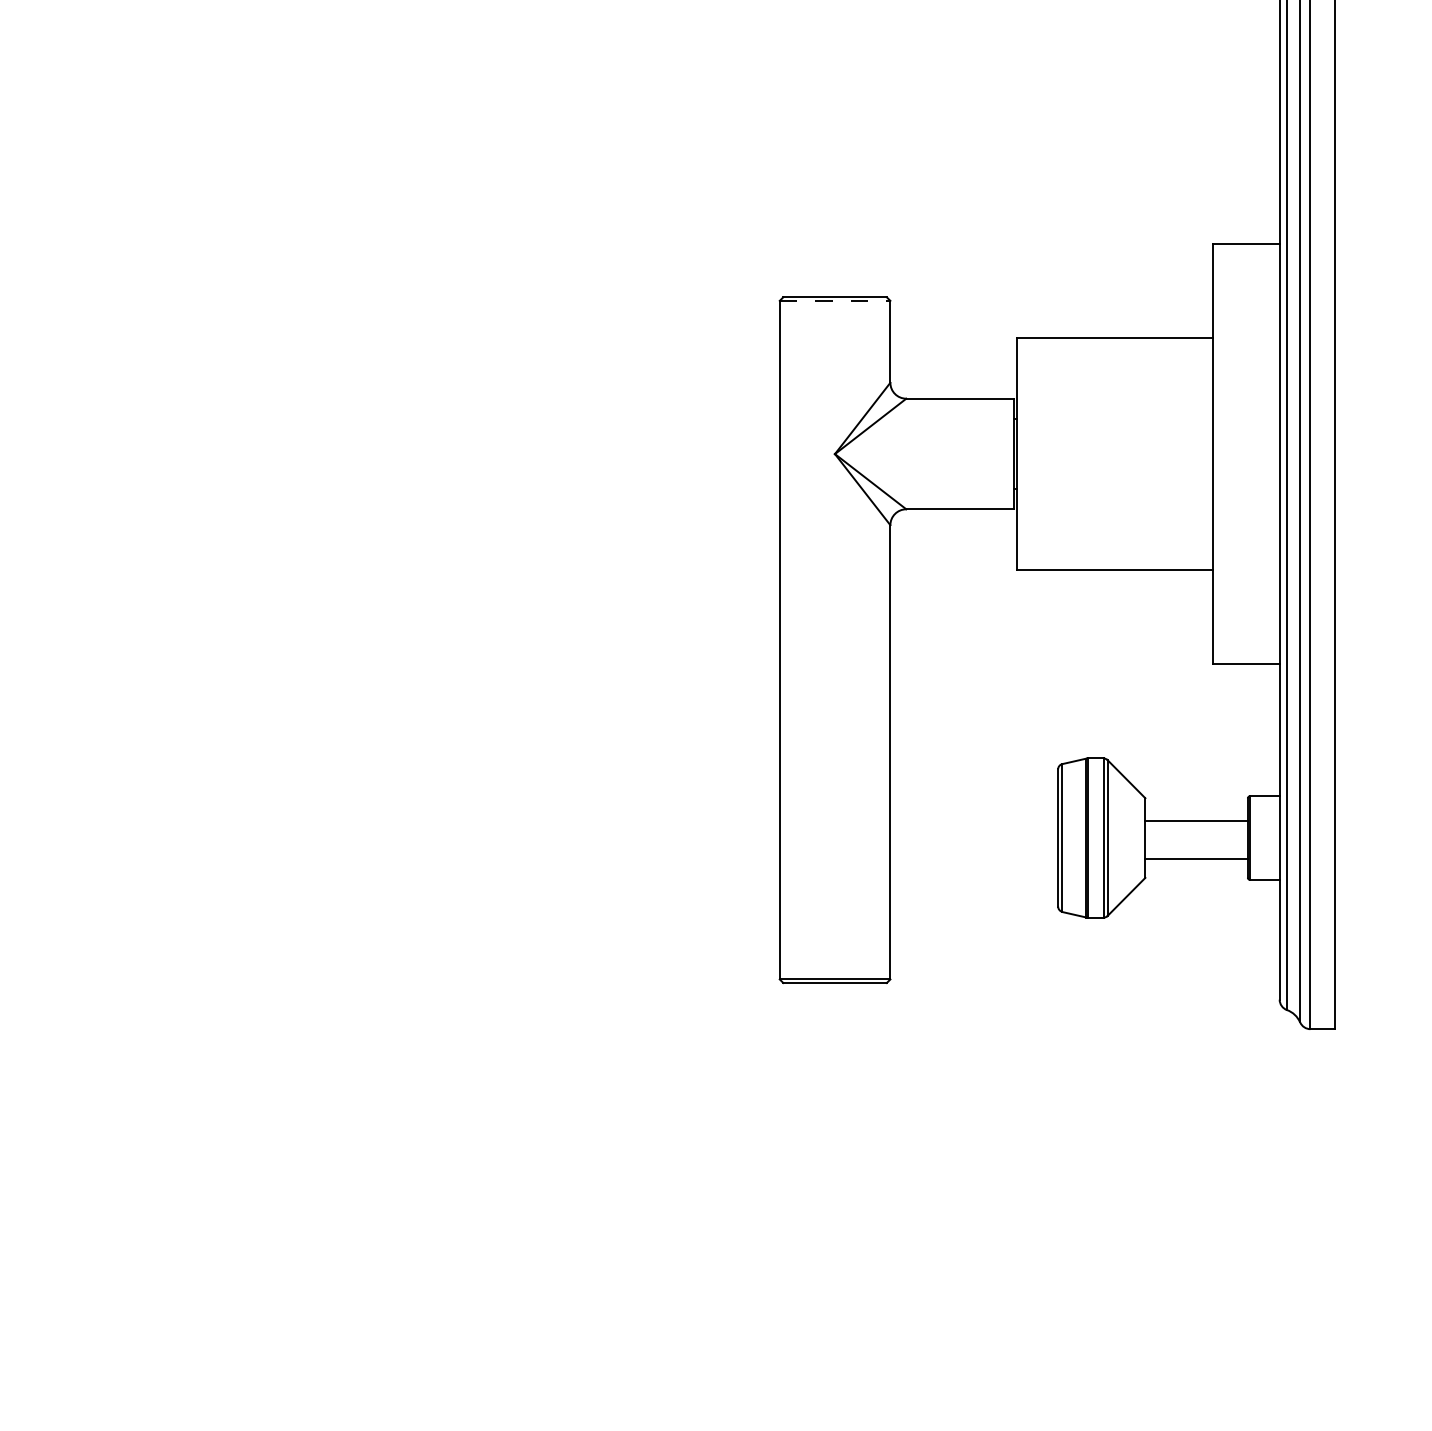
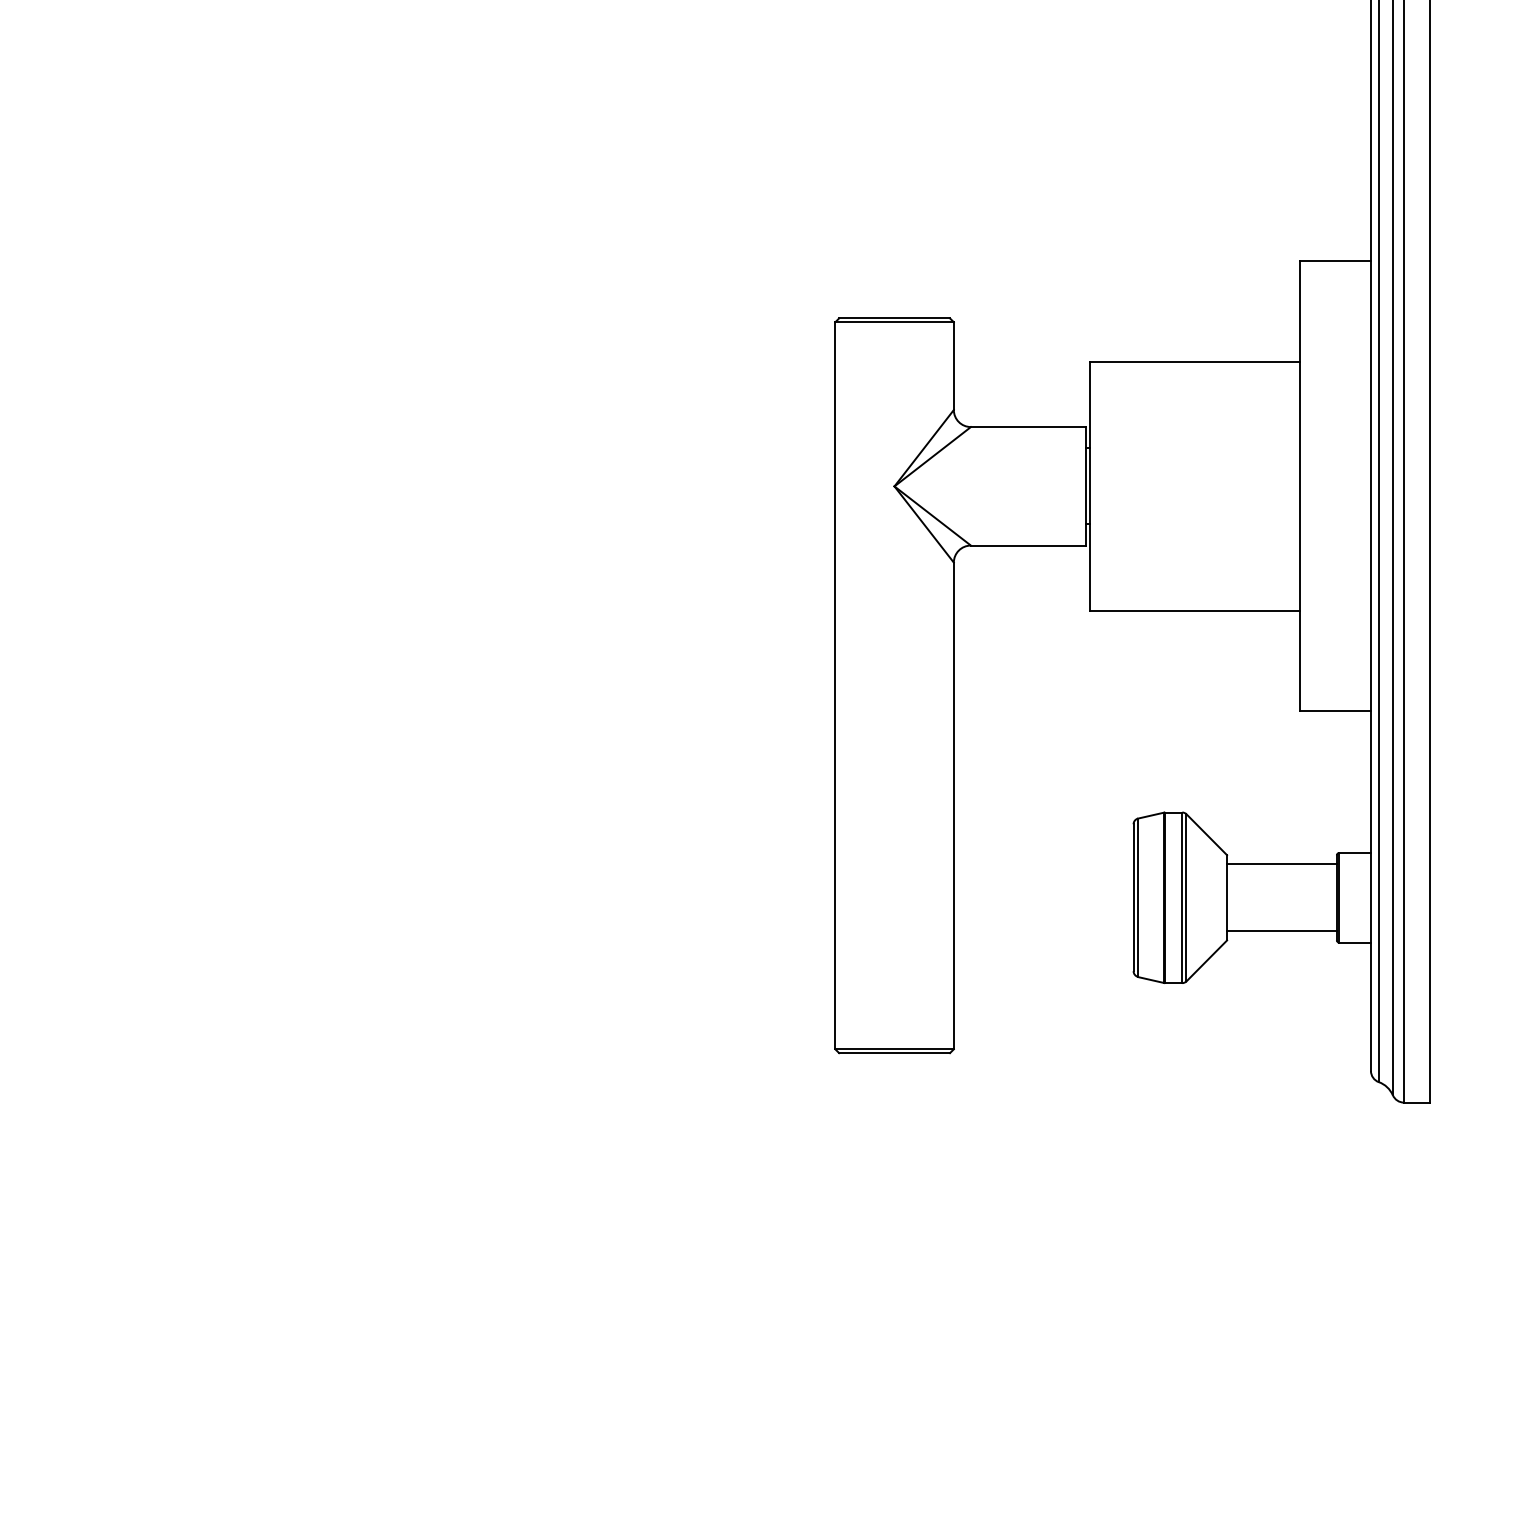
line: (835, 301) -> (895, 322), dashed -> solid
line: (1196, 820) -> (1281, 931), moved
line: (1196, 859) -> (1281, 864), moved

